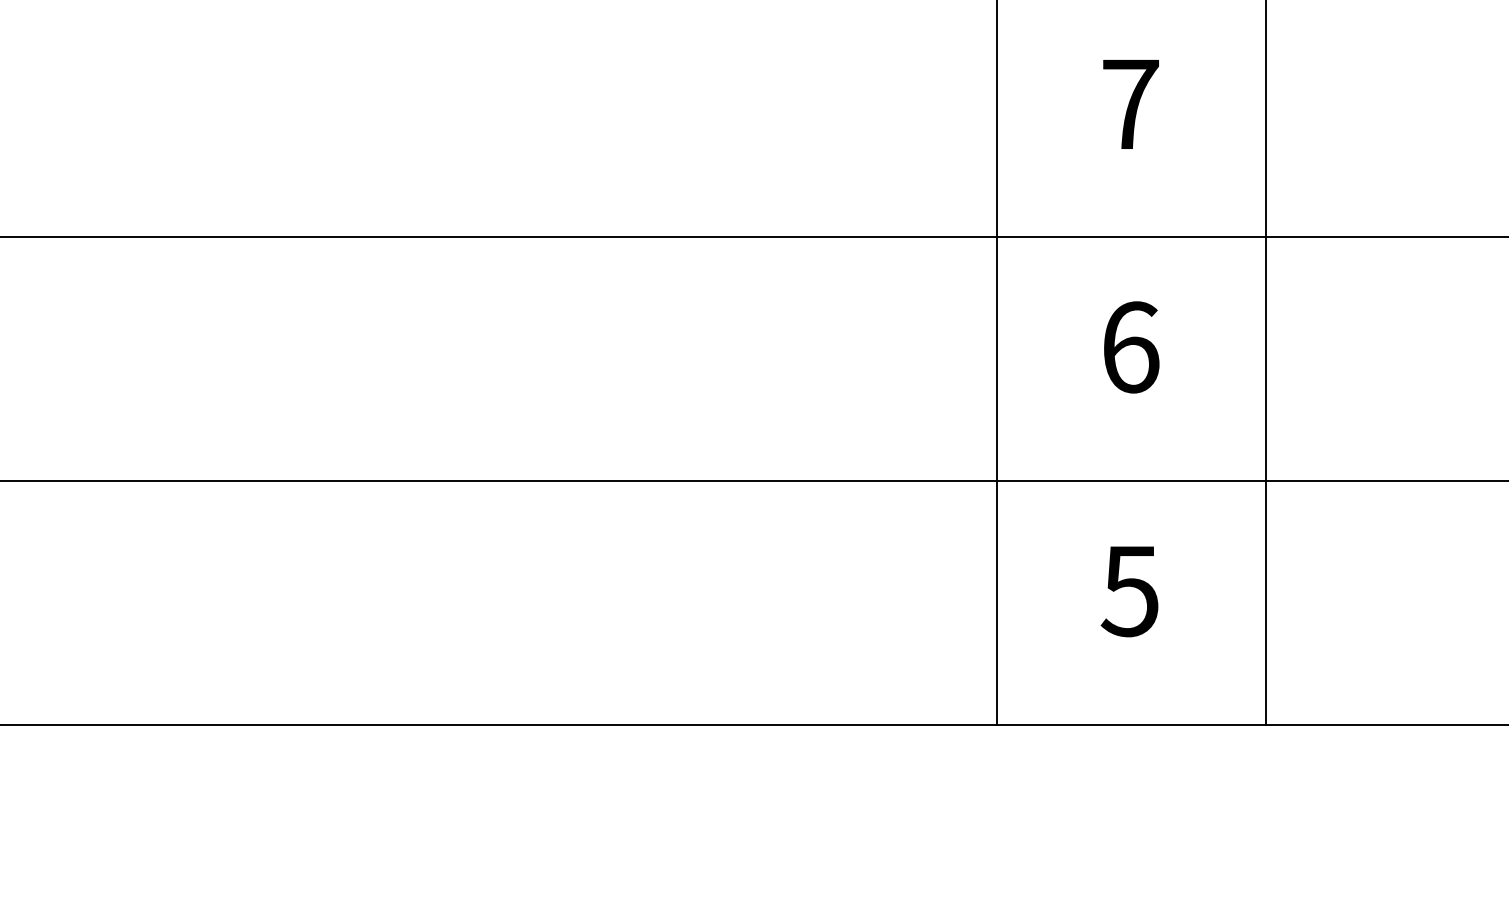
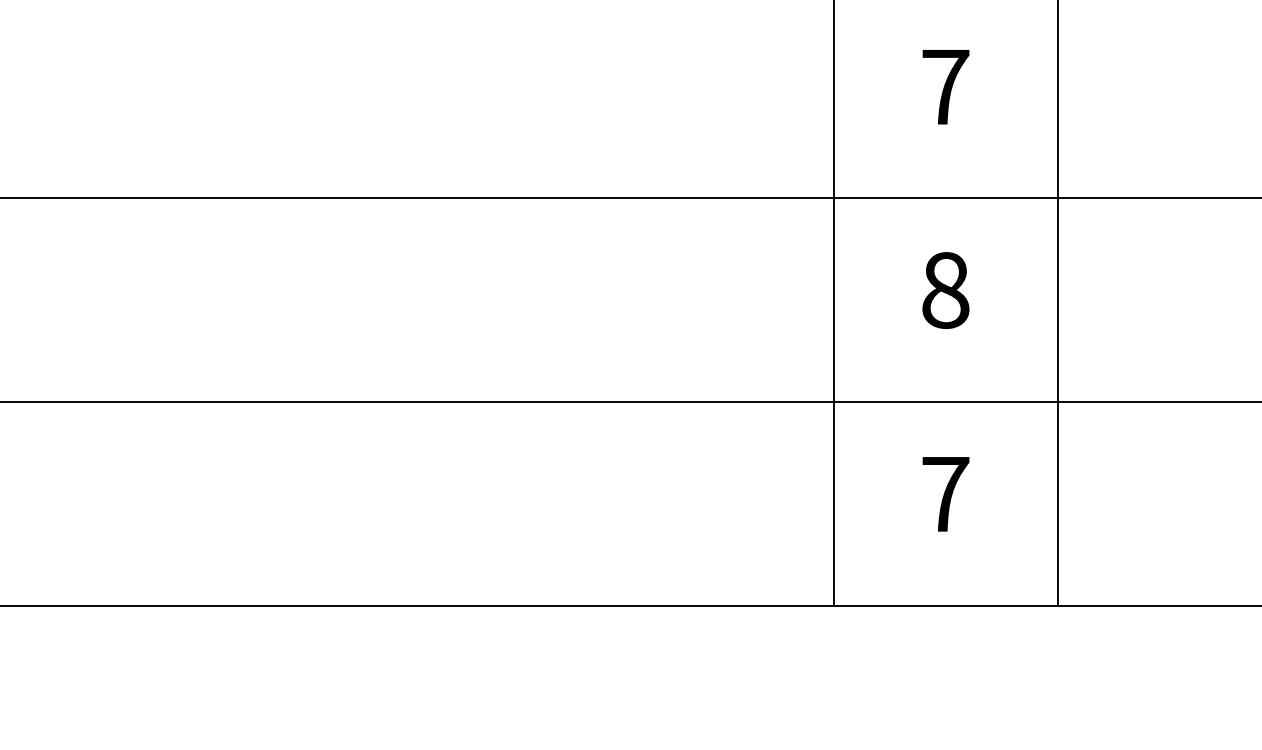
text: (1130, 347) -> (945, 290), 6 -> 8
text: (1129, 591) -> (944, 494), 5 -> 7

